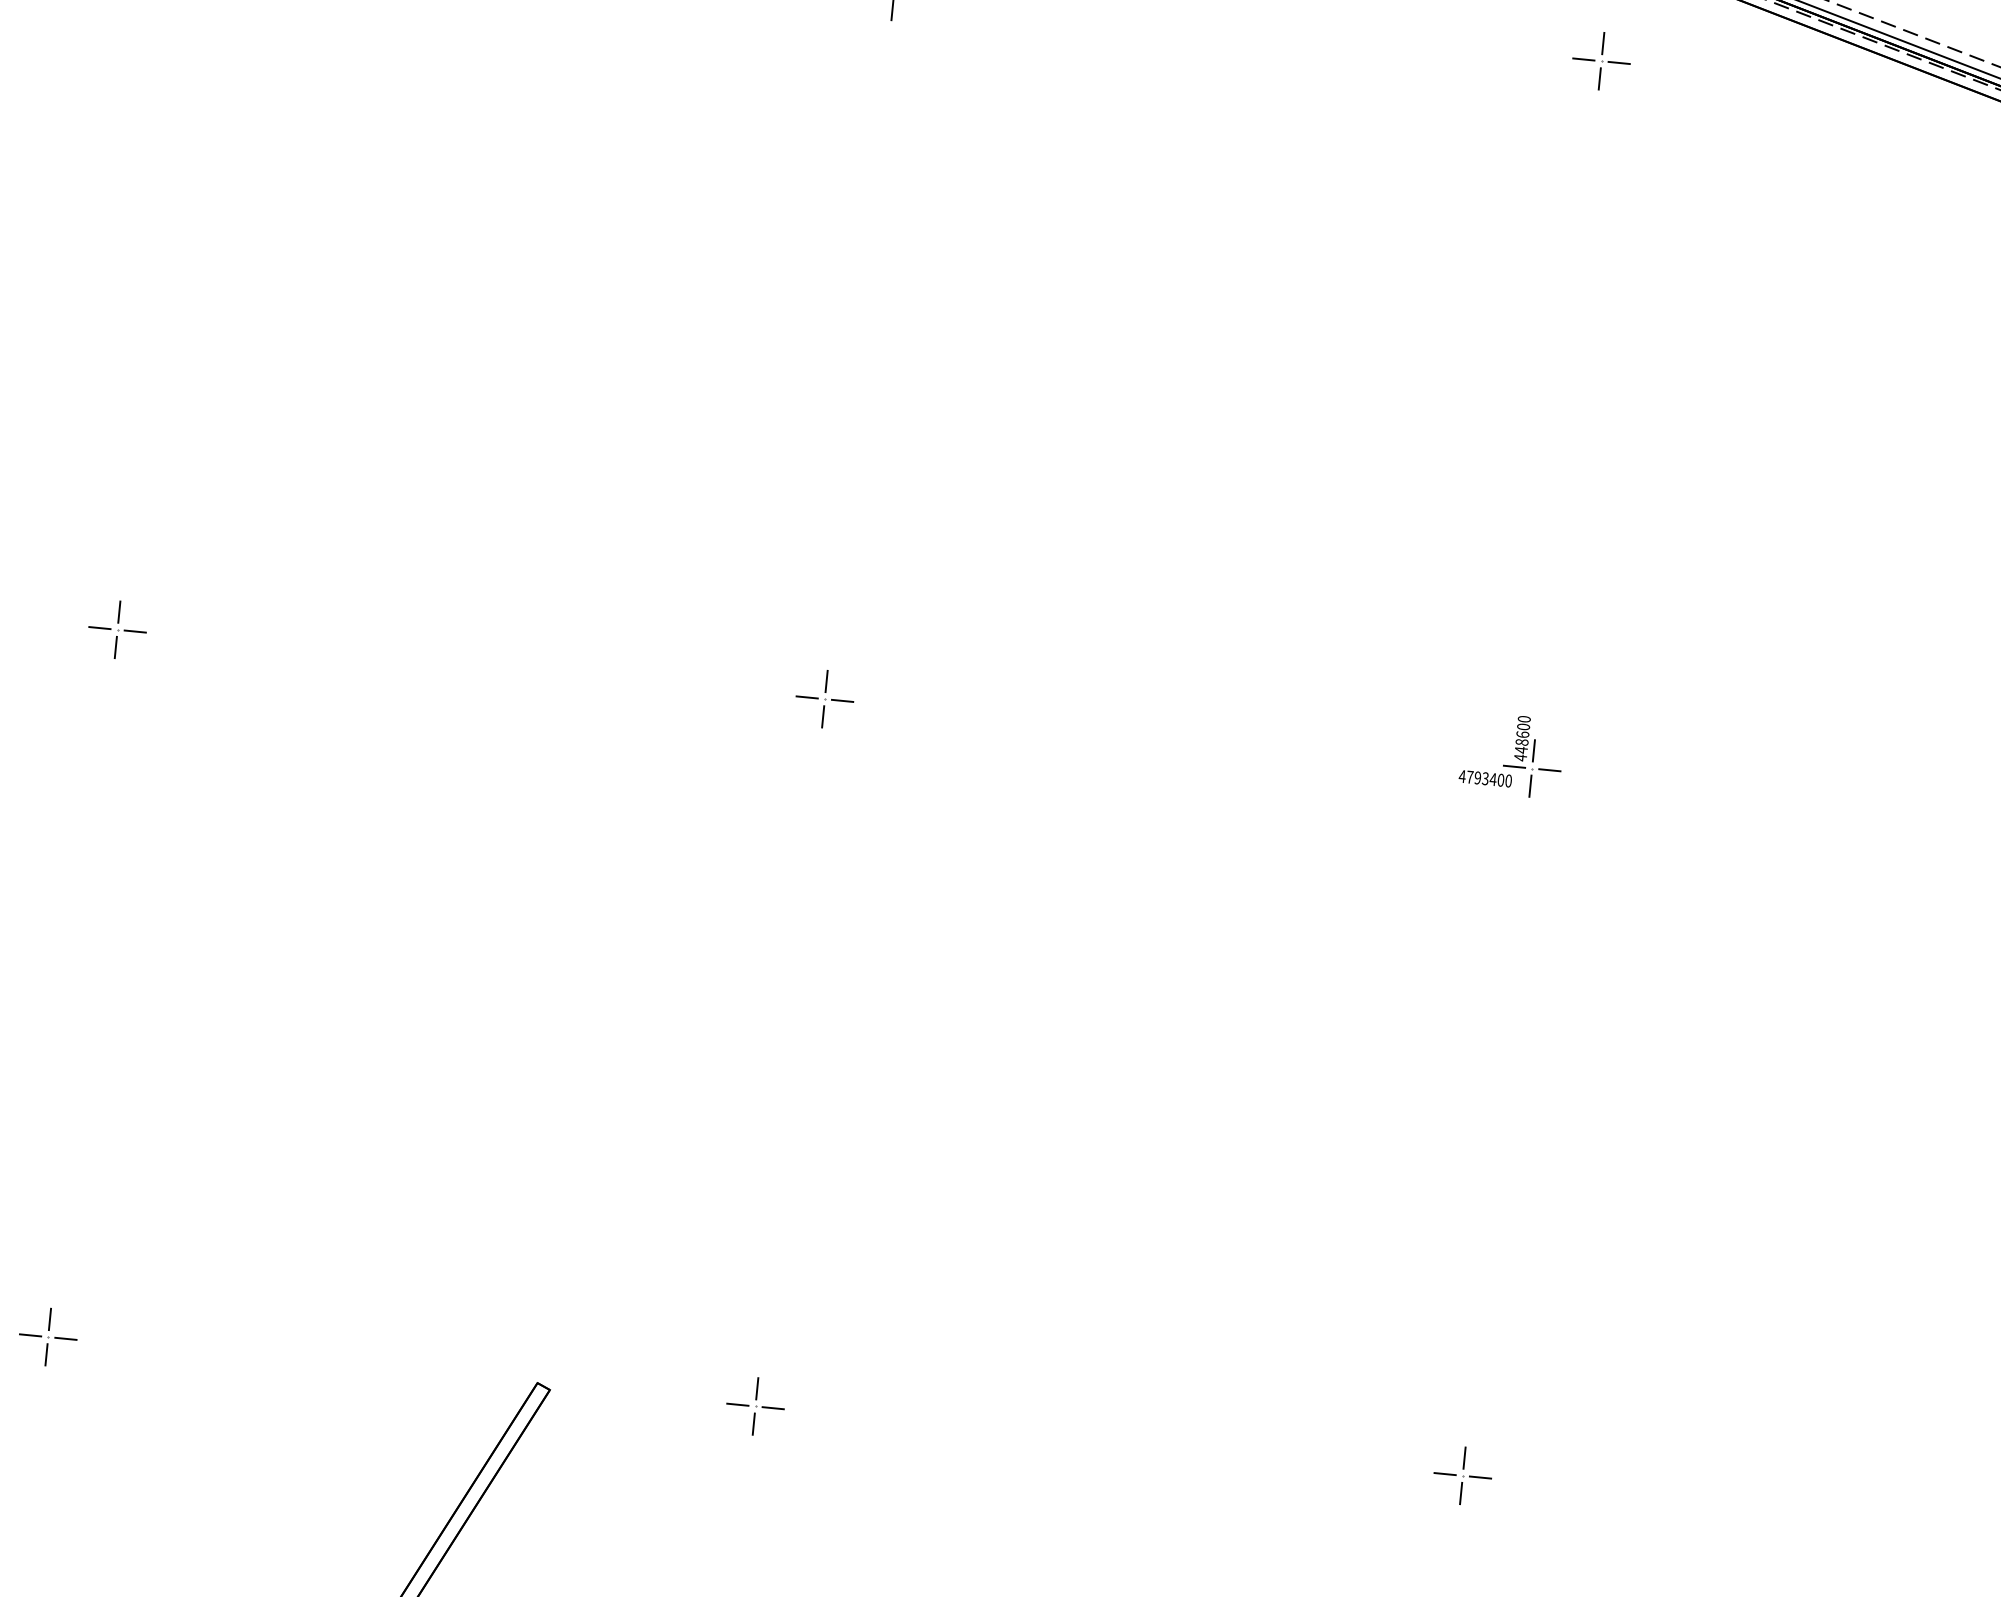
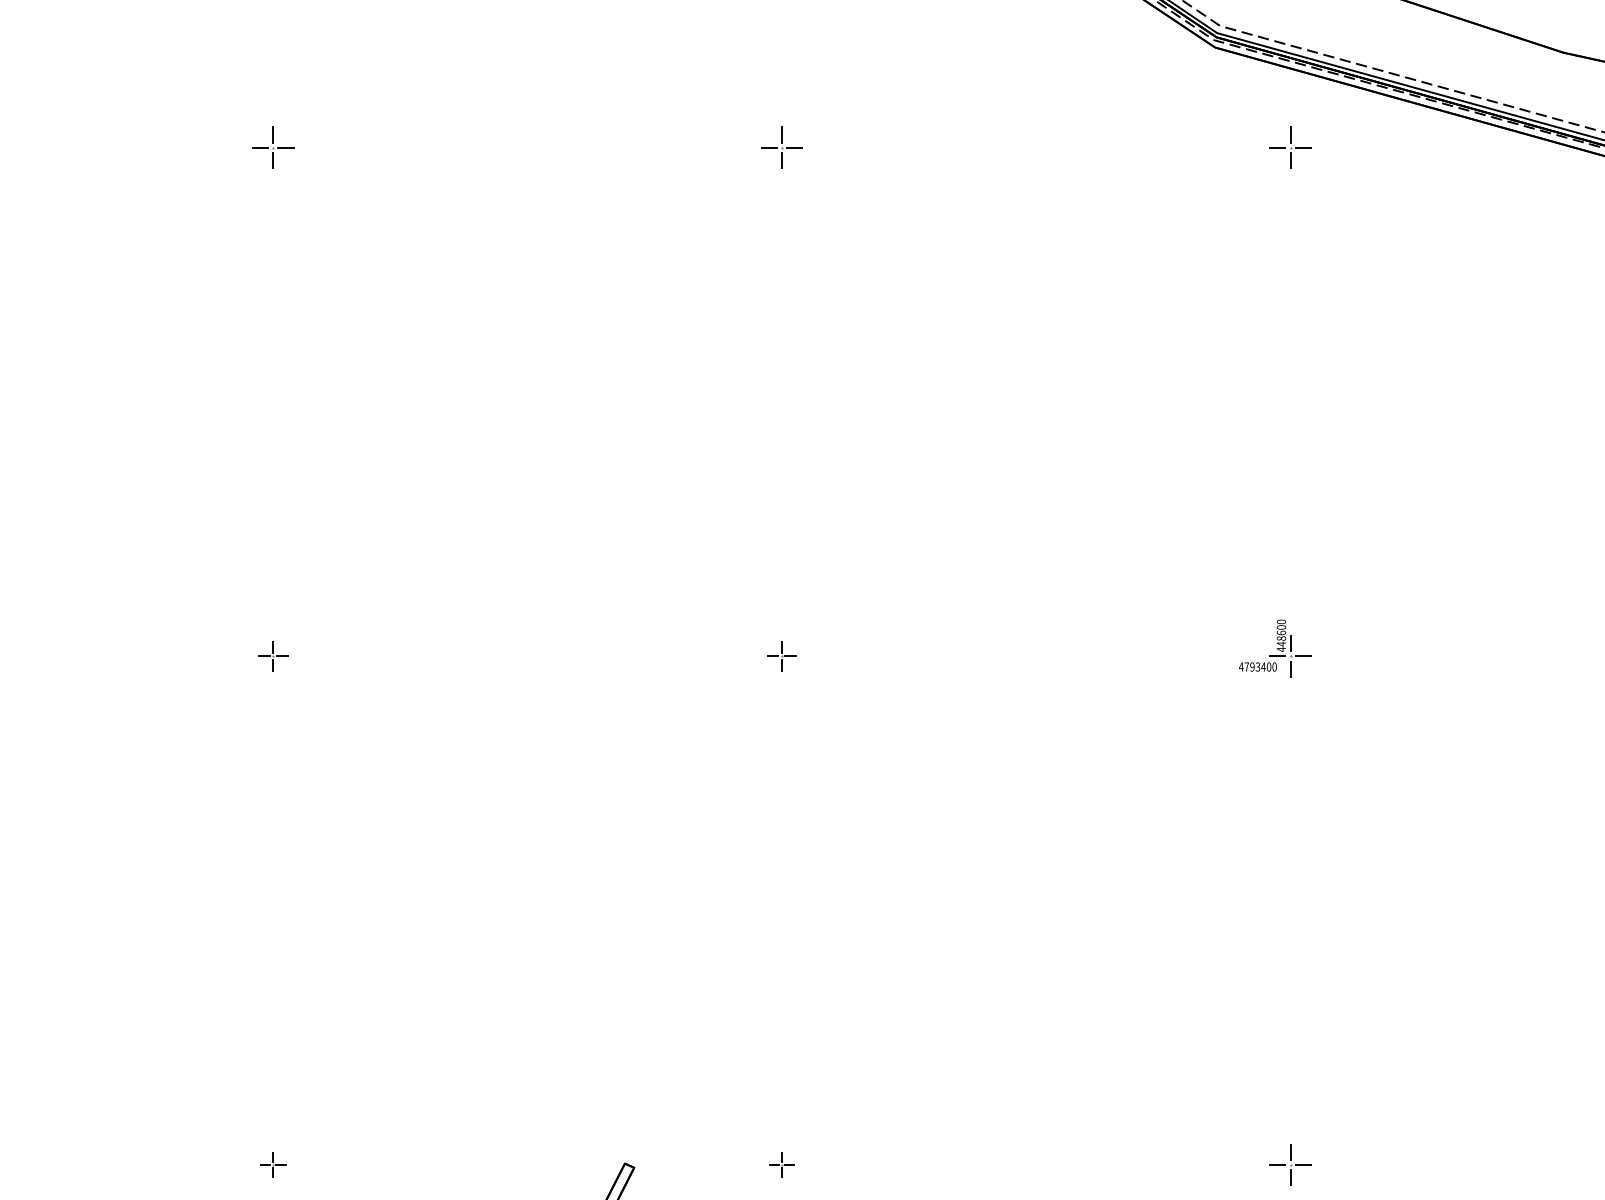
part: (118, 629) -> (273, 656), size x0.7
part: (824, 699) -> (781, 656), size x0.7
part: (48, 1336) -> (273, 1164), size x0.6
part: (755, 1405) -> (781, 1164), size x0.6

